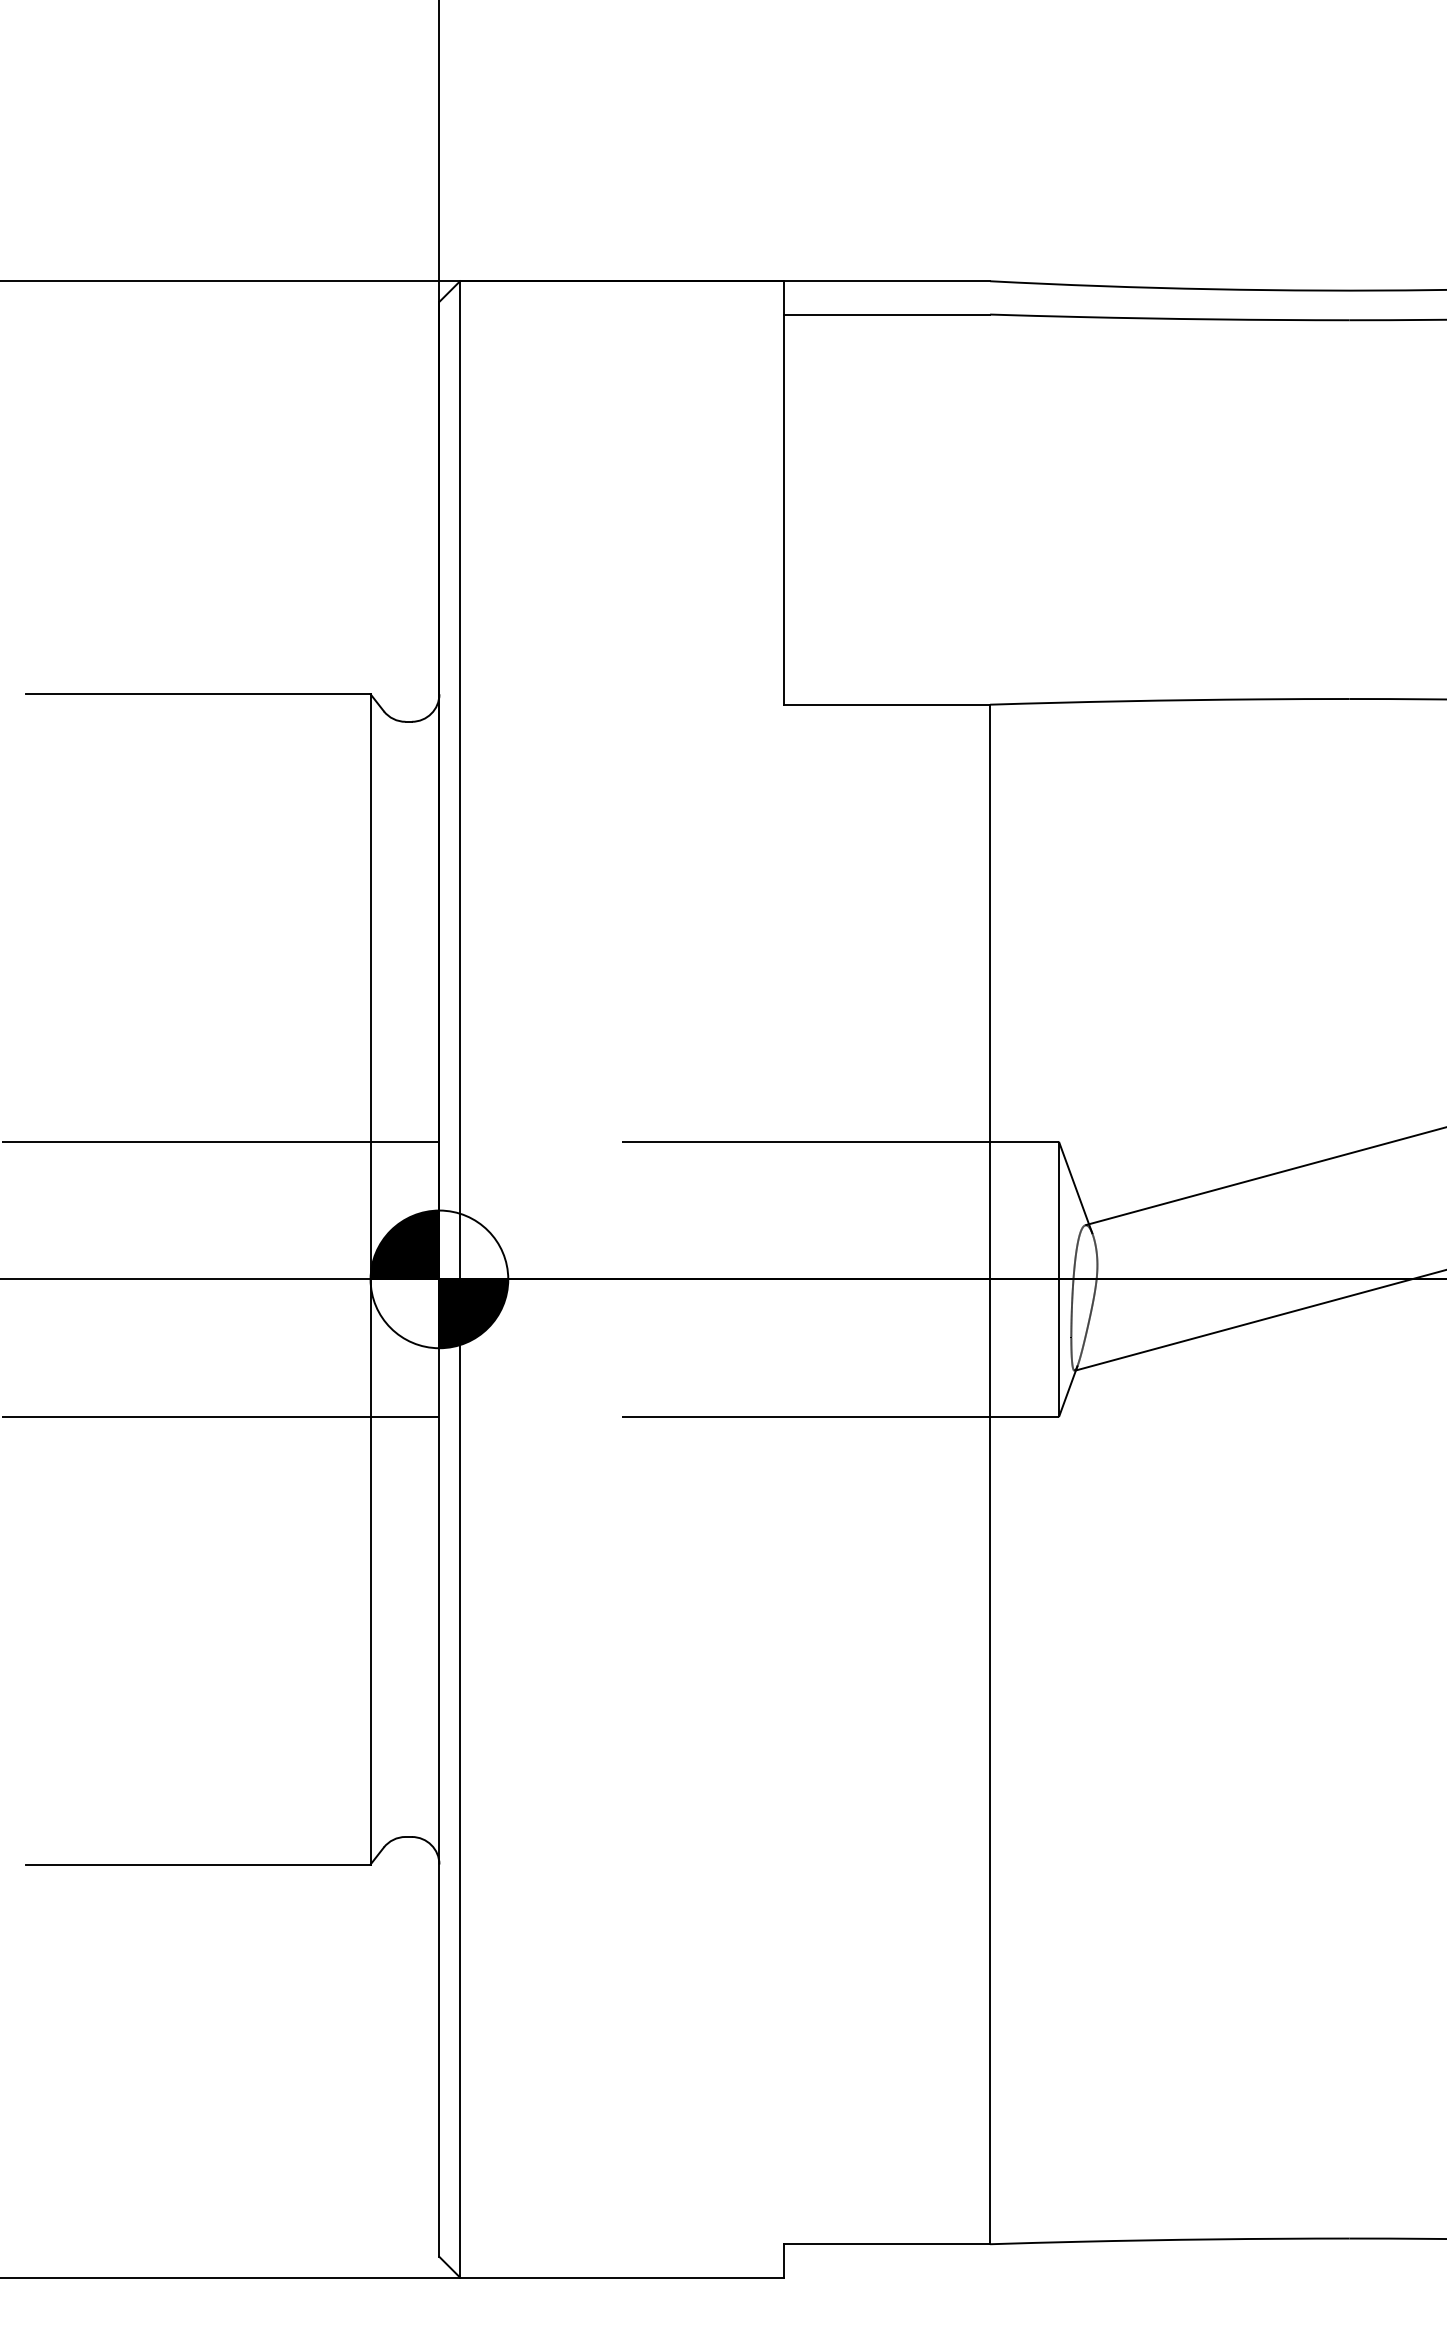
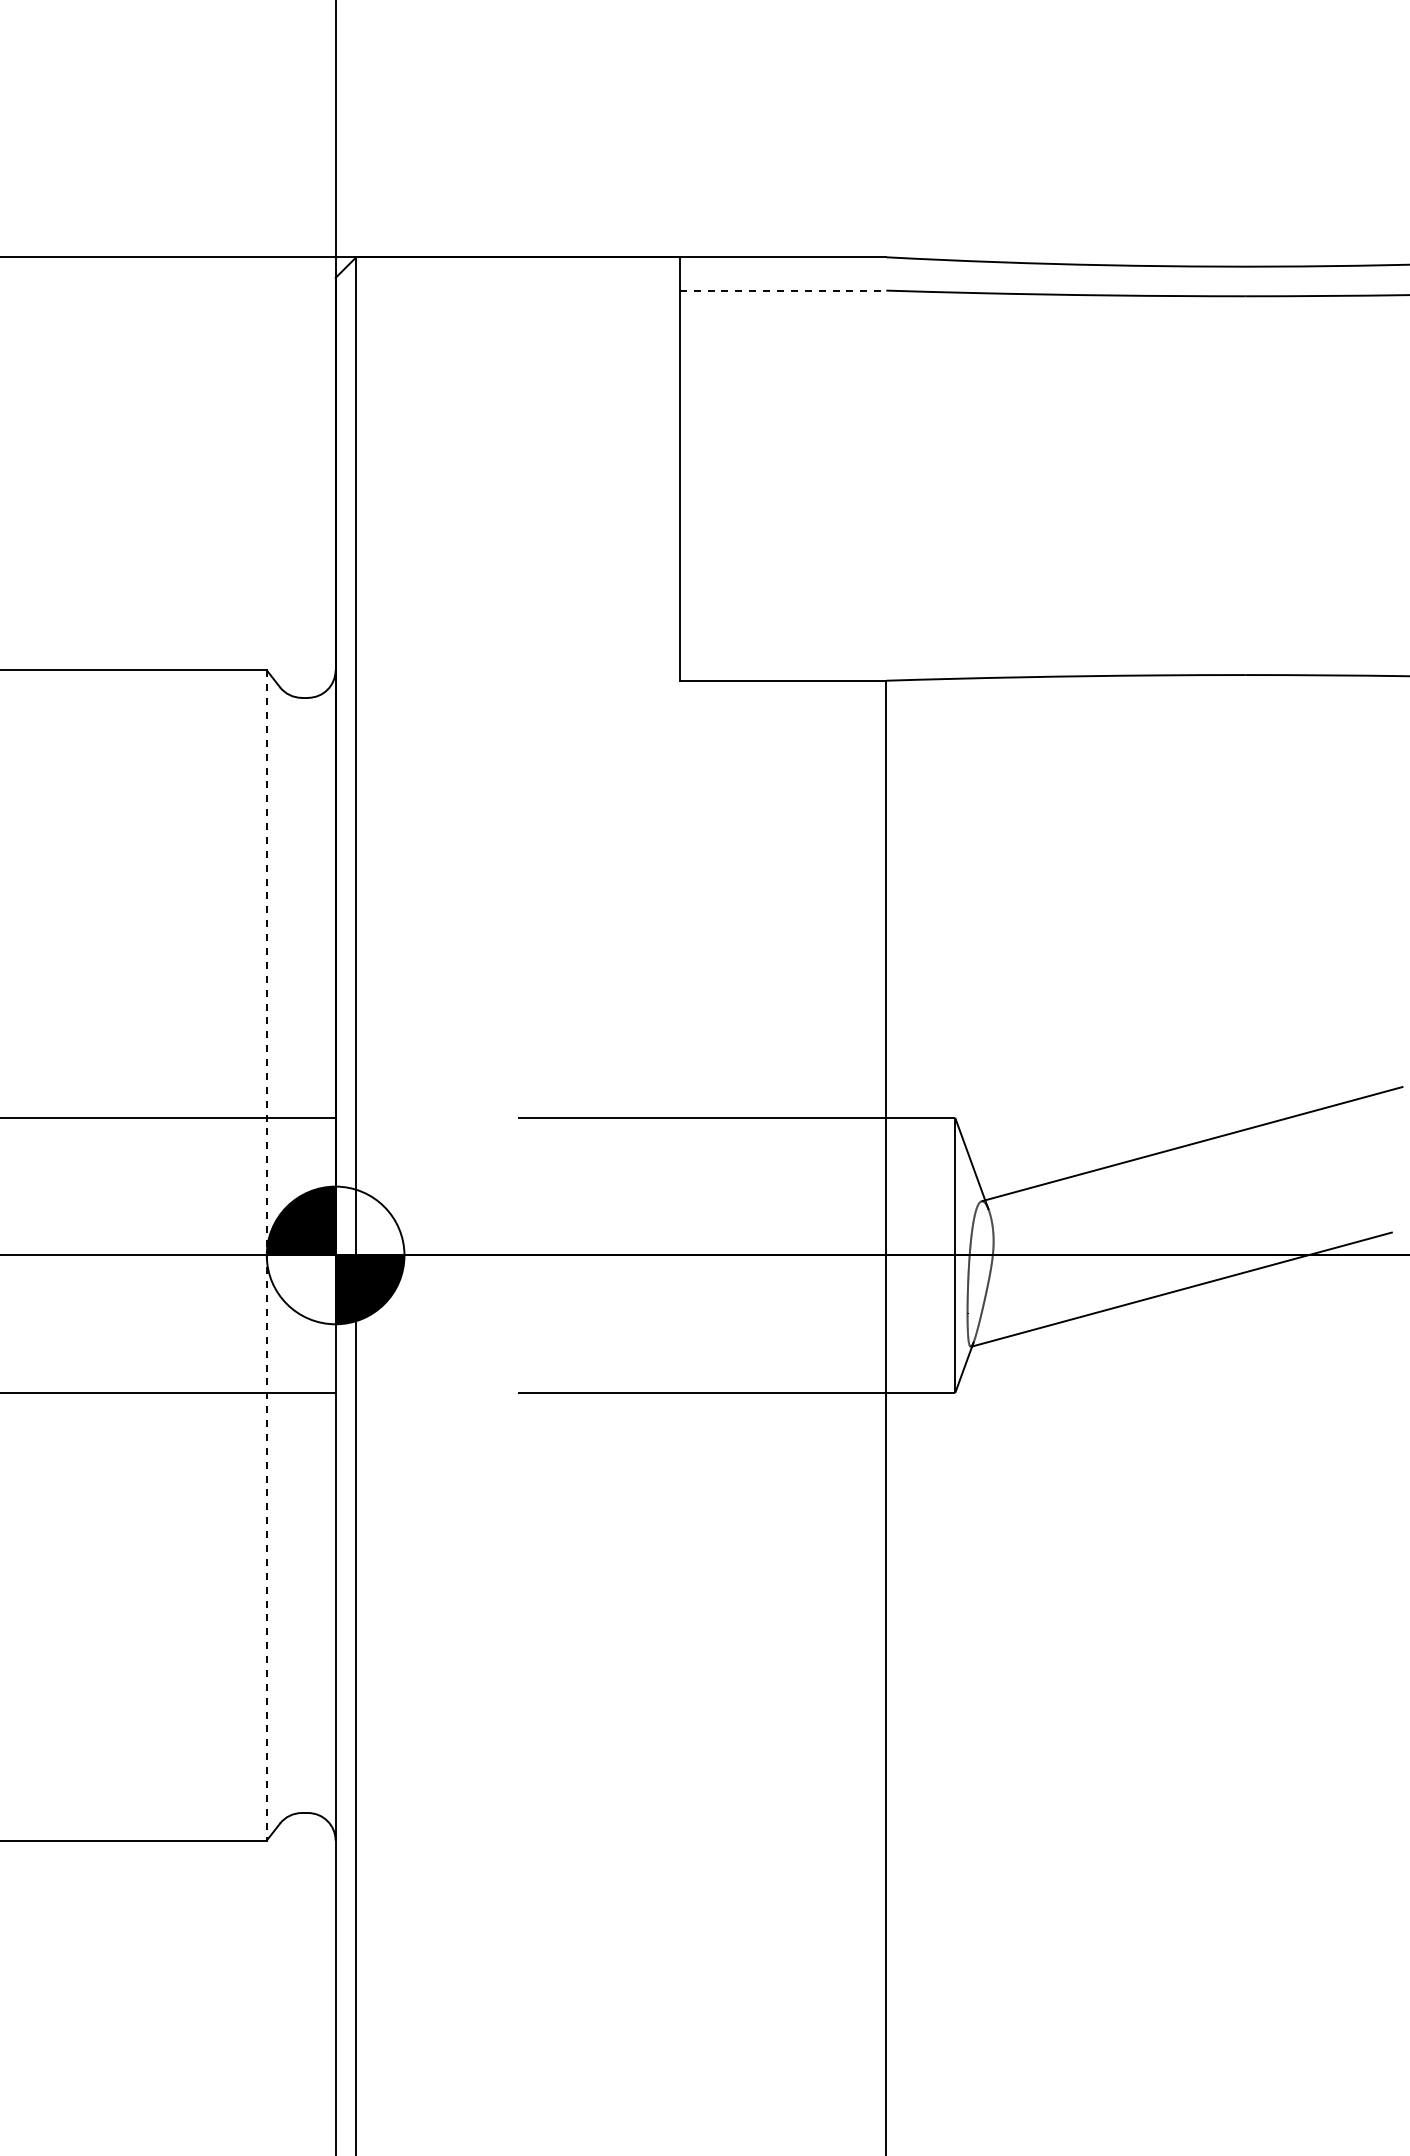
line: (887, 314) -> (783, 290), solid -> dashed
line: (370, 1279) -> (266, 1255), solid -> dashed

